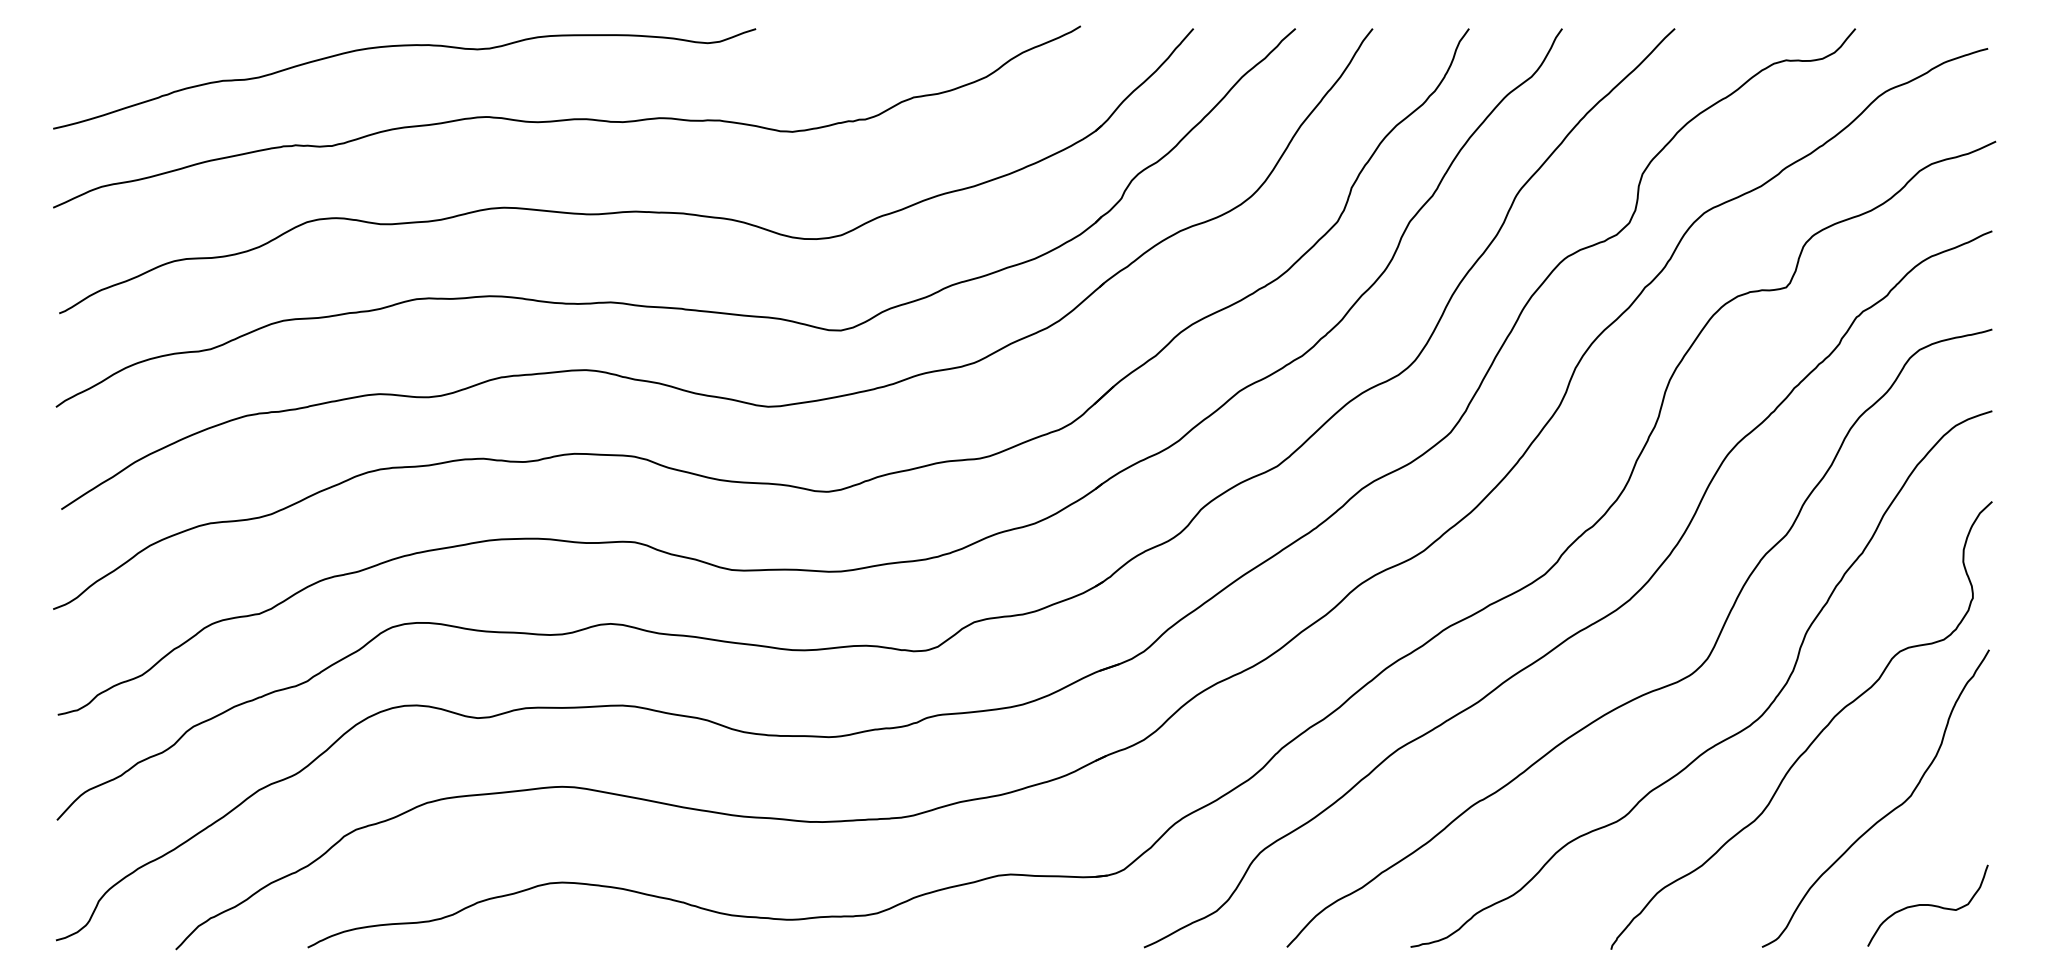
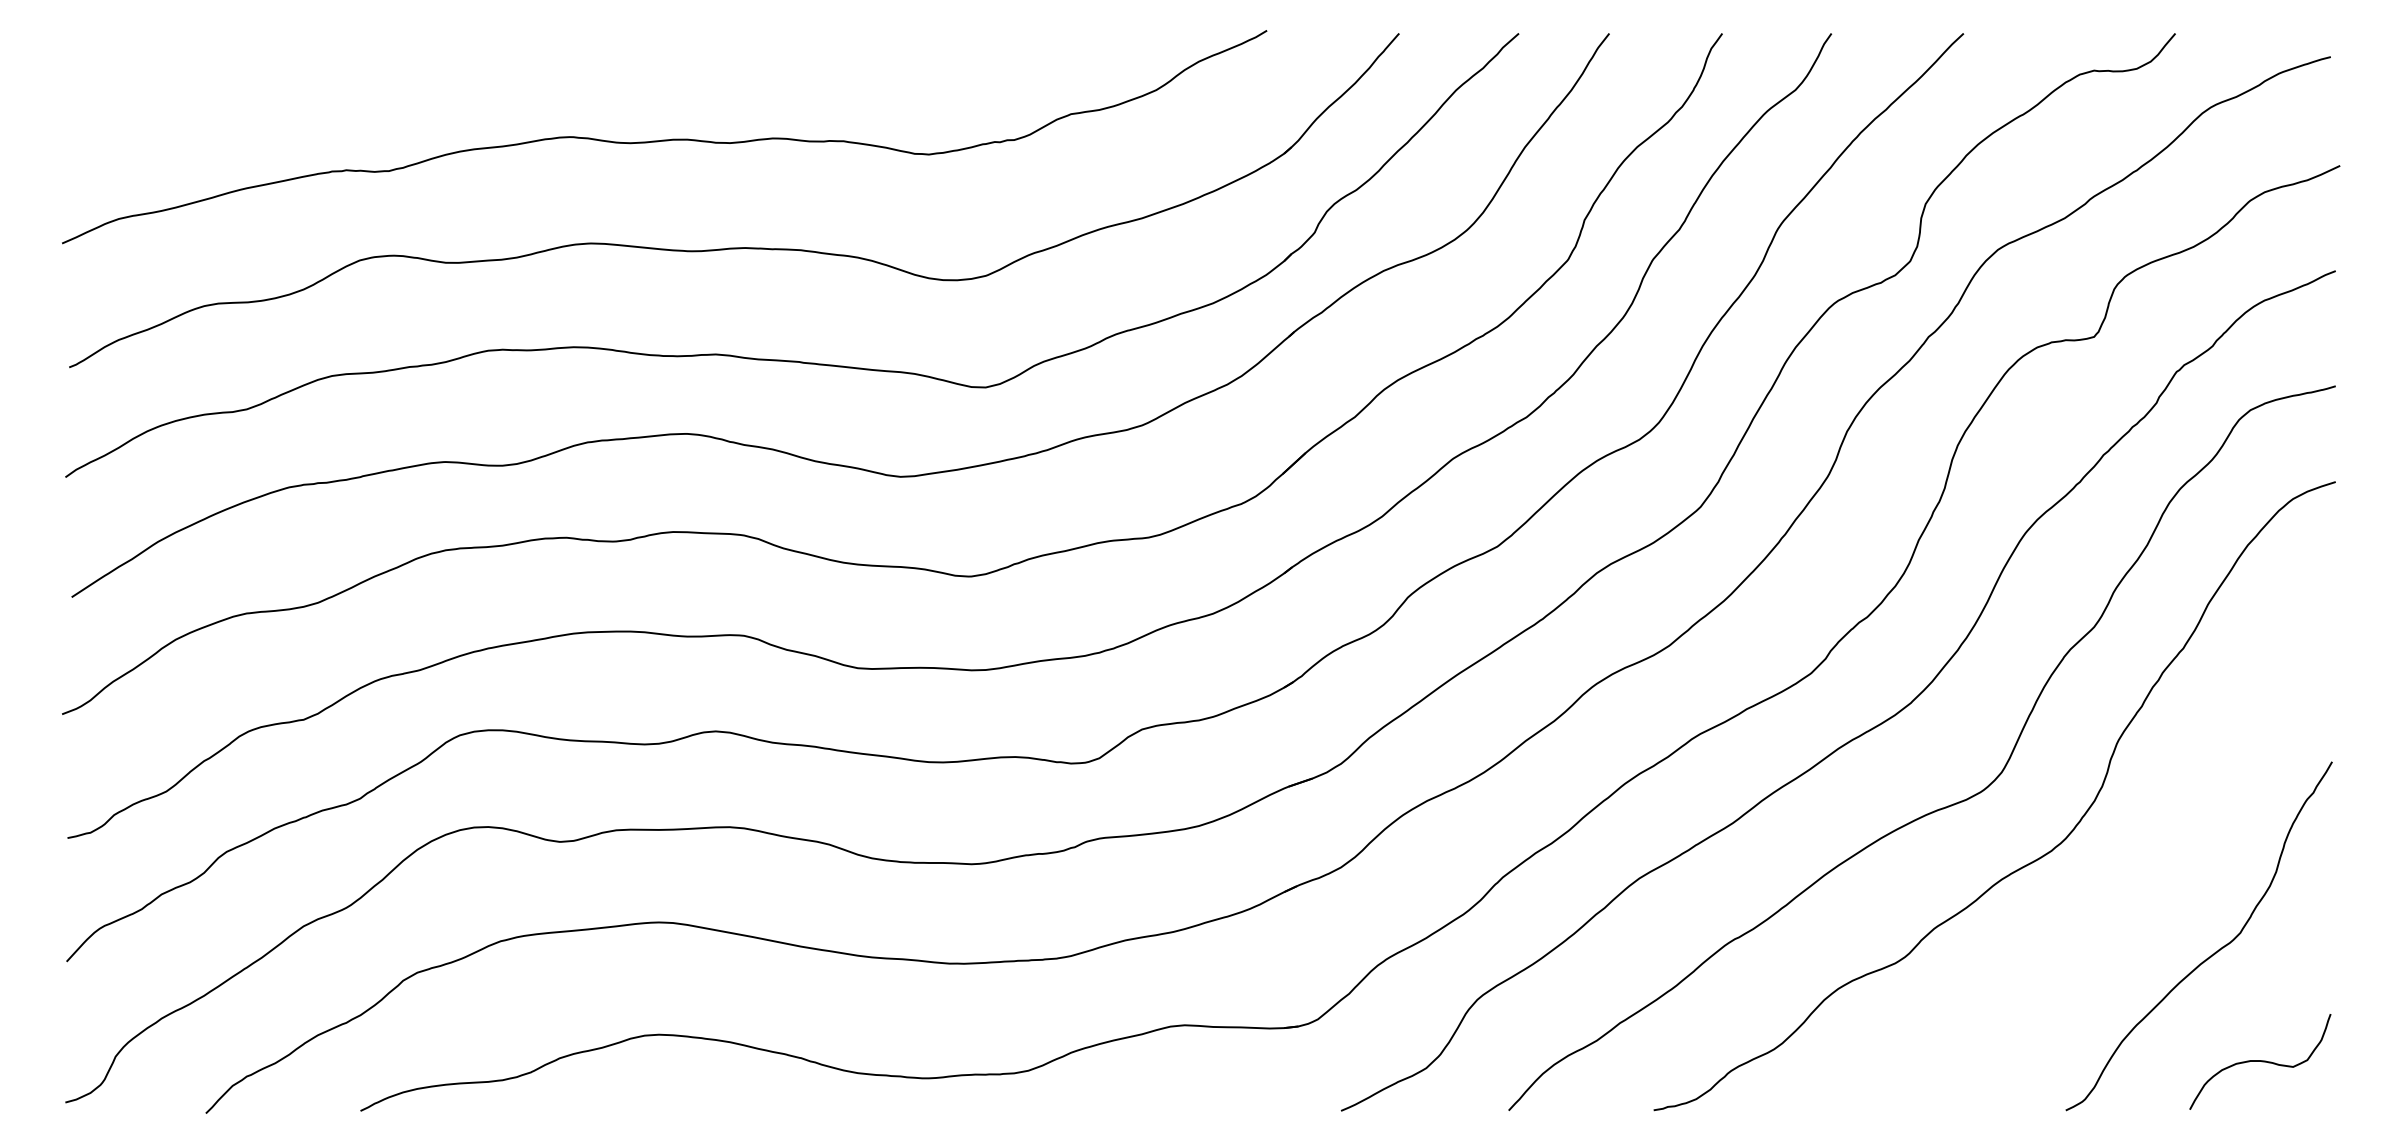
curve: (404, 46) -> (474, 54), removed
curve: (1817, 734) -> (2130, 861), removed

